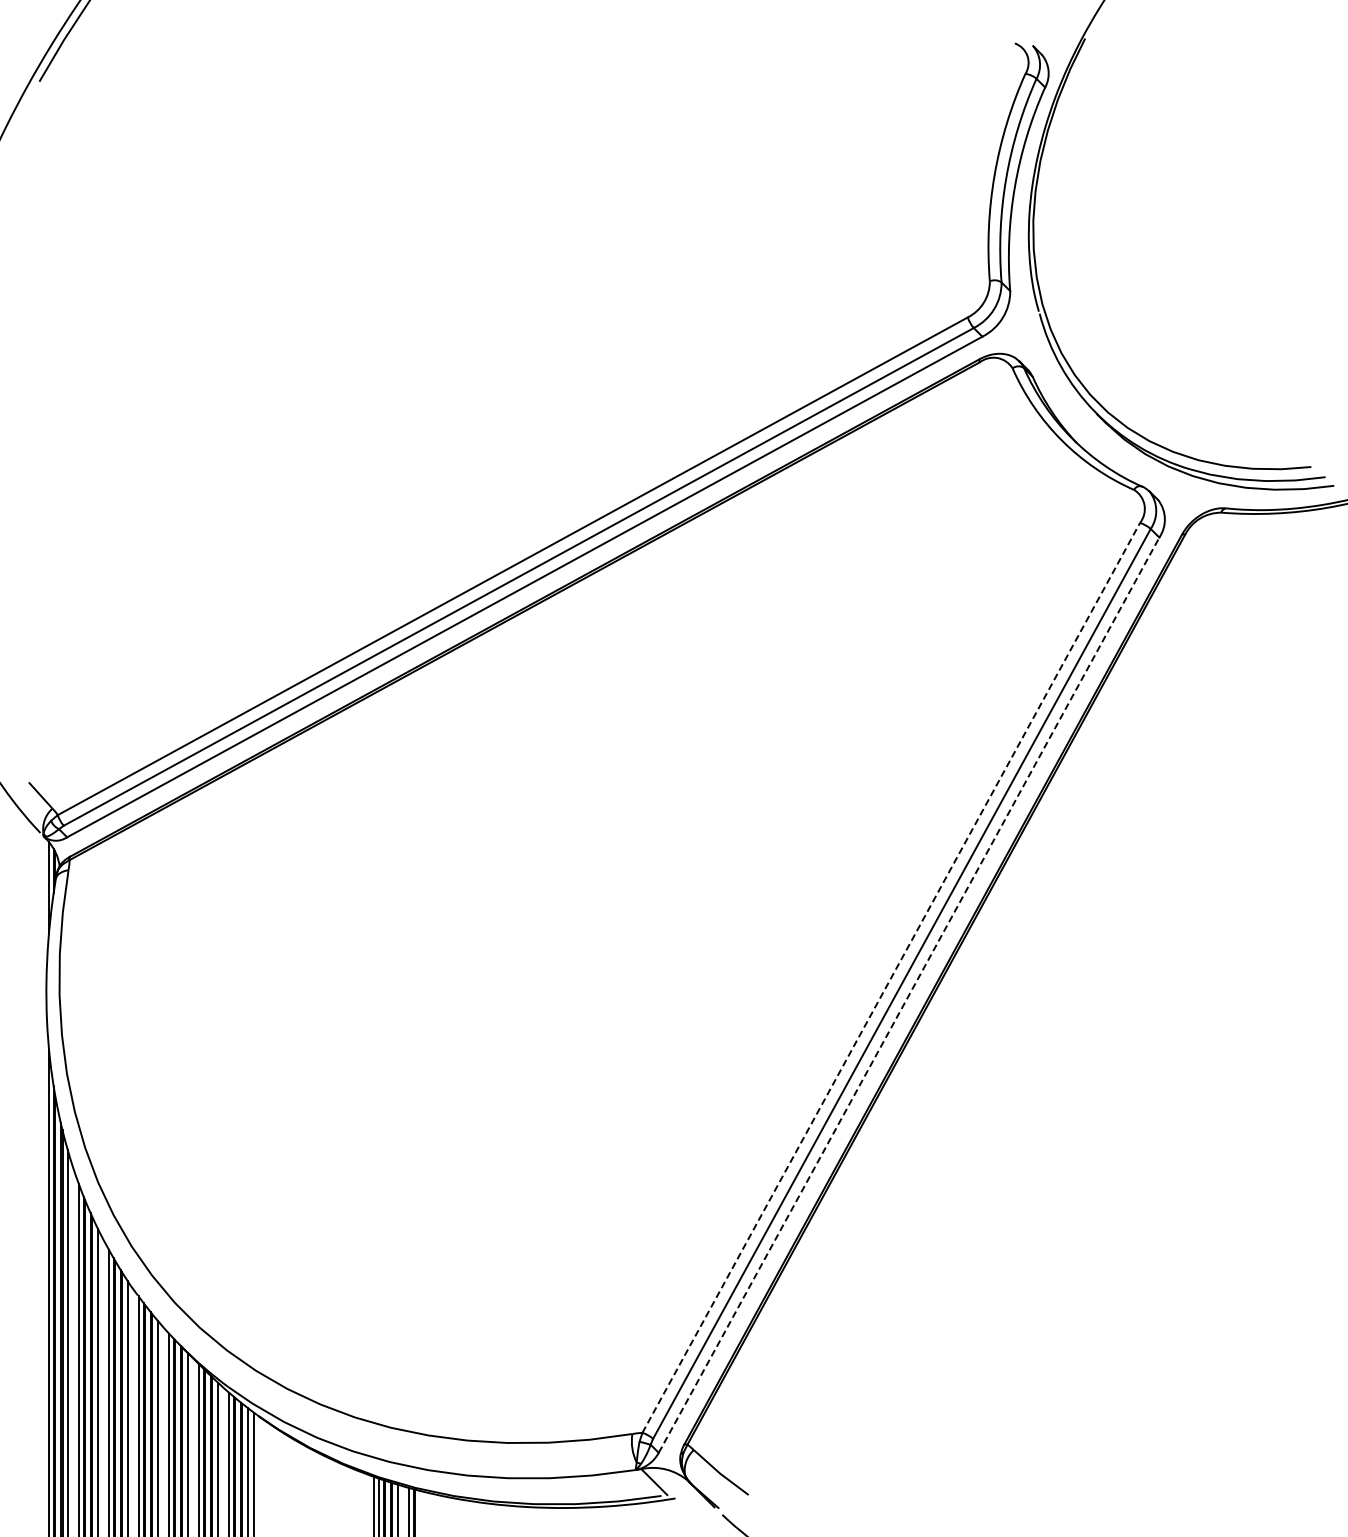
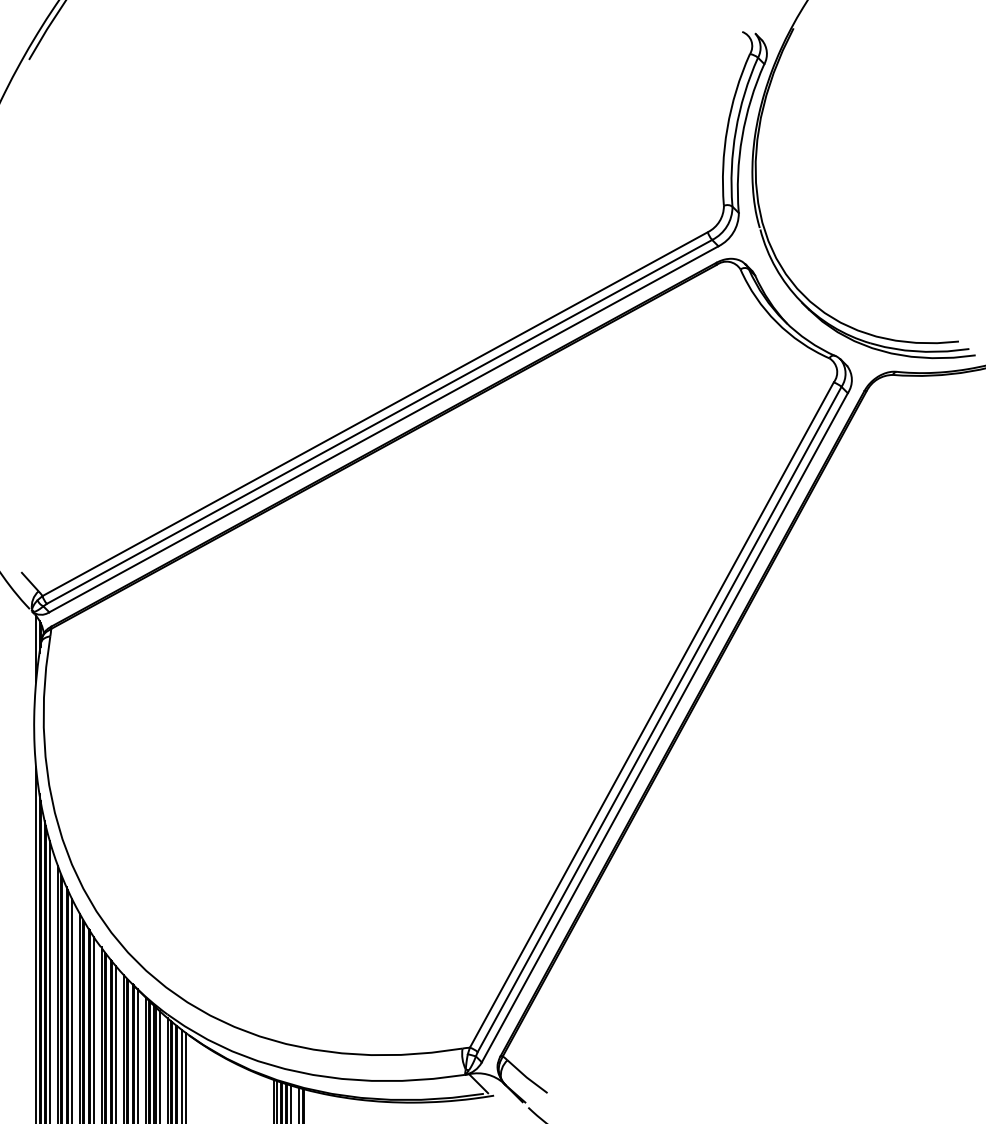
line: (891, 977) -> (652, 714), dashed -> solid
line: (909, 995) -> (665, 727), dashed -> solid

